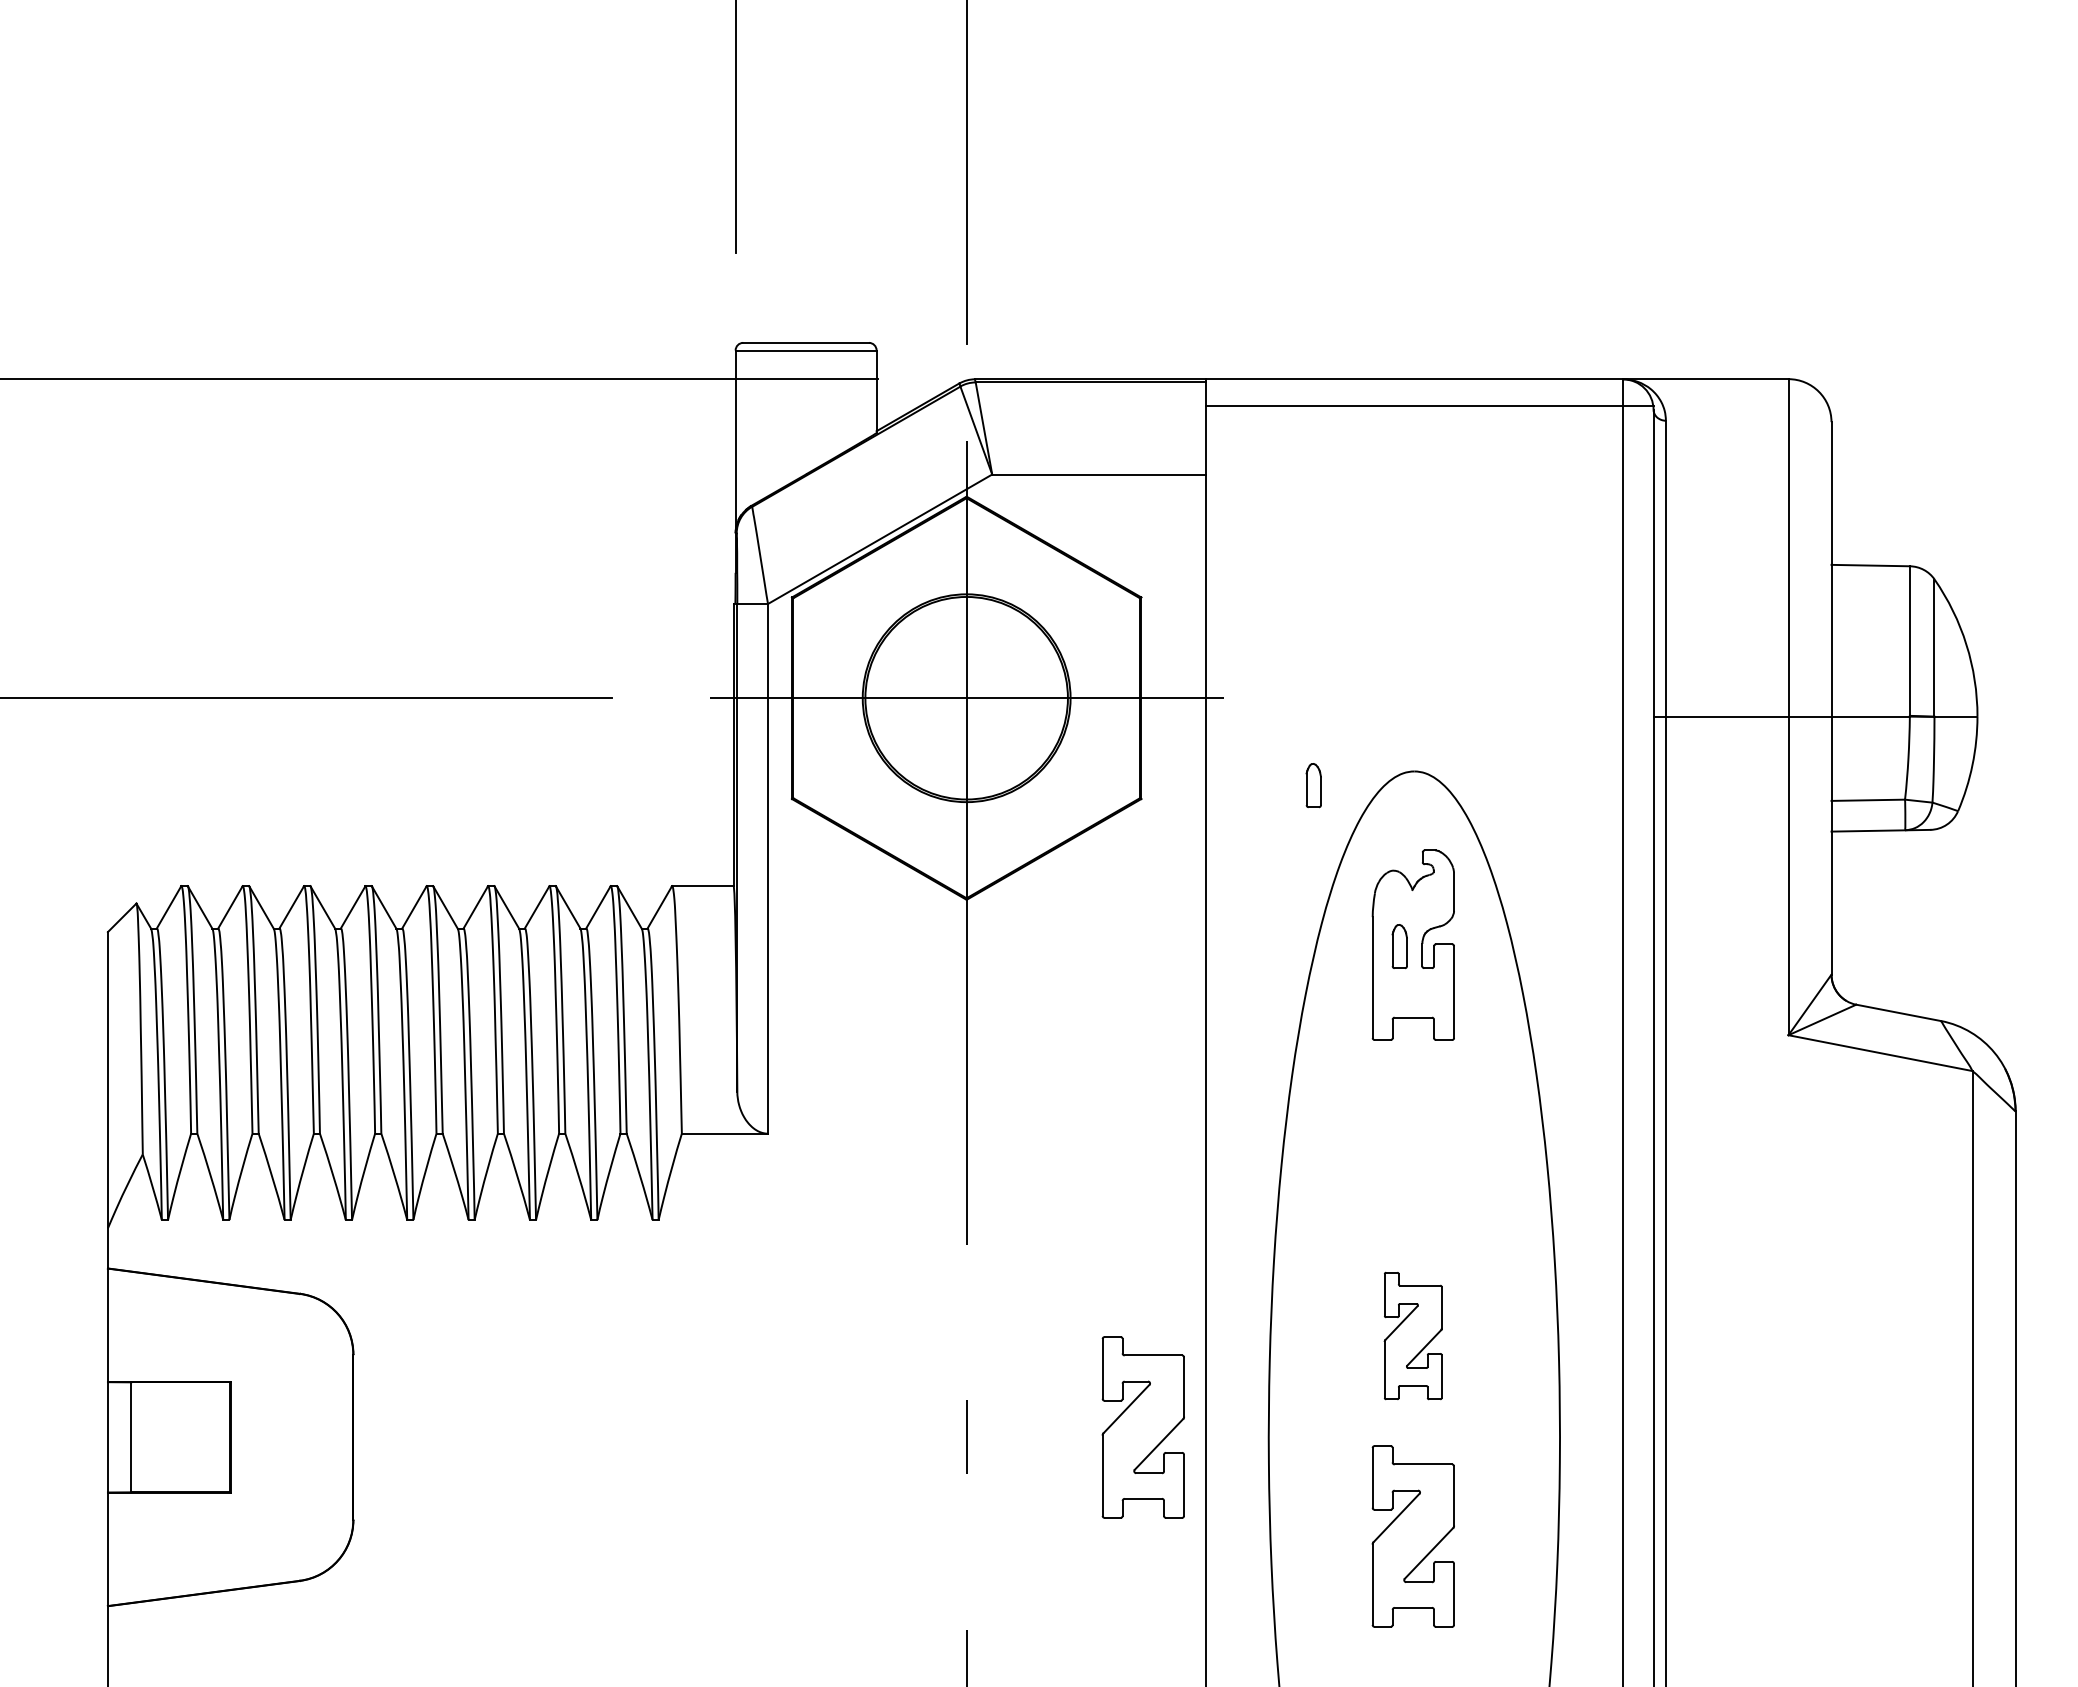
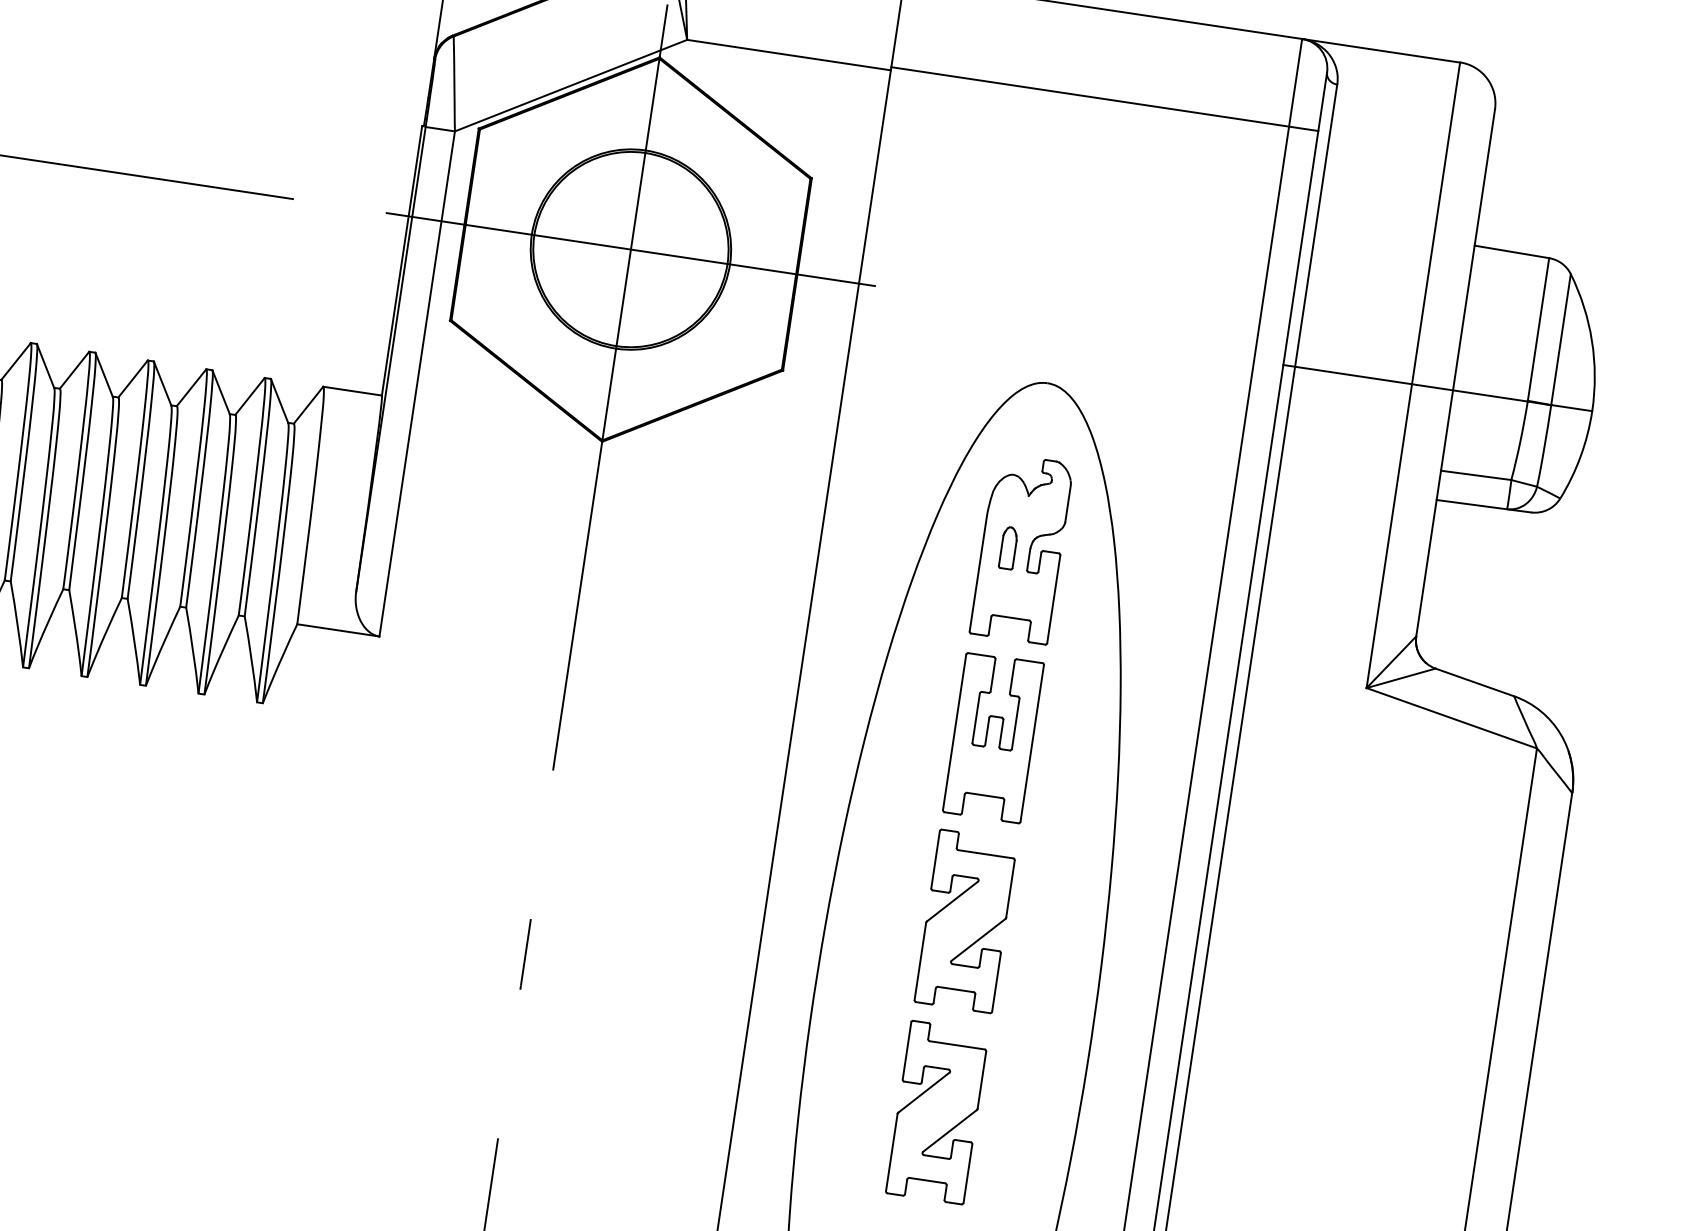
line: (1429, 406) -> (1104, 99), moved
part: (1313, 785) -> (949, 382), removed
part: (1413, 1143) -> (993, 737), added
part: (1412, 1335) -> (965, 920), size x1.43
part: (1142, 1427) -> (694, 970), removed

